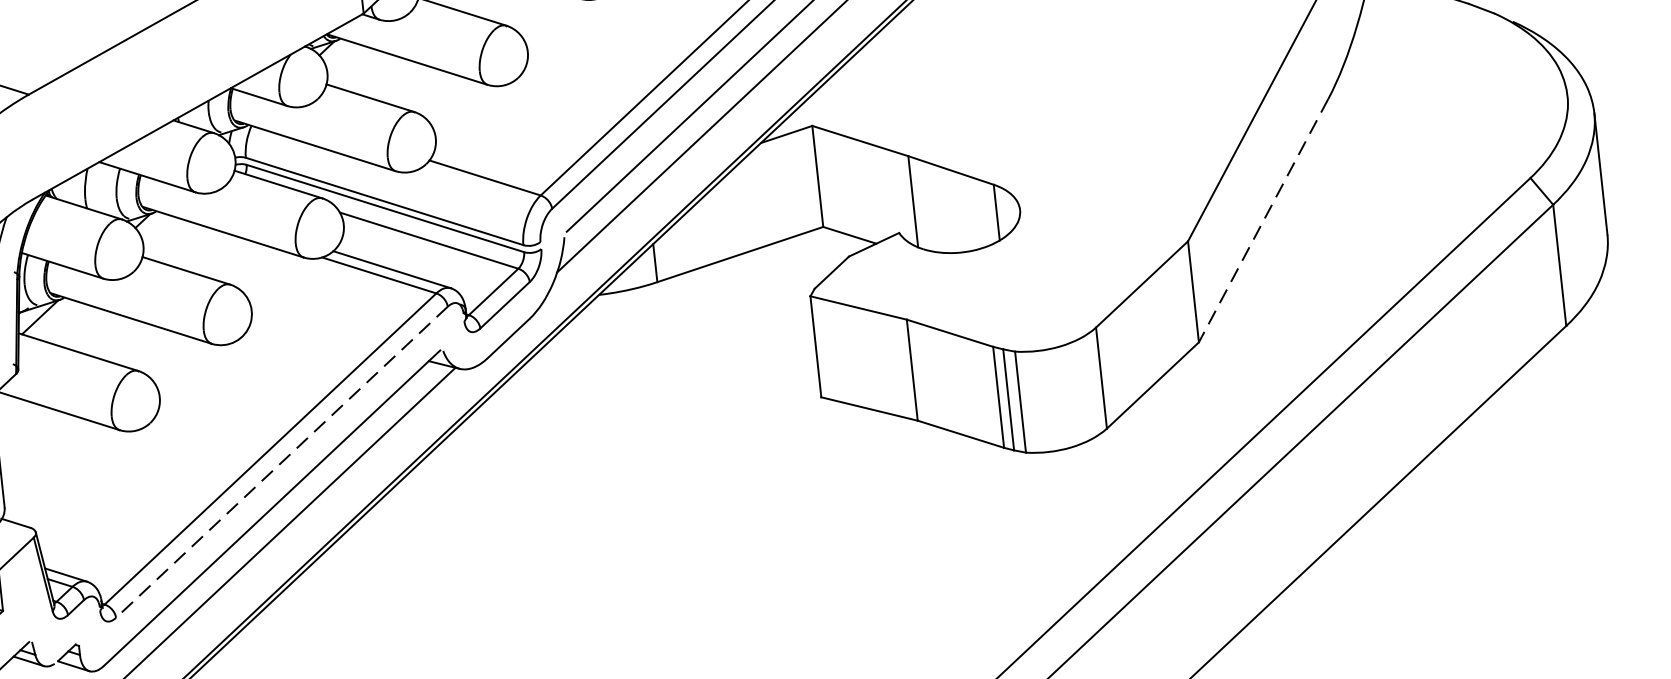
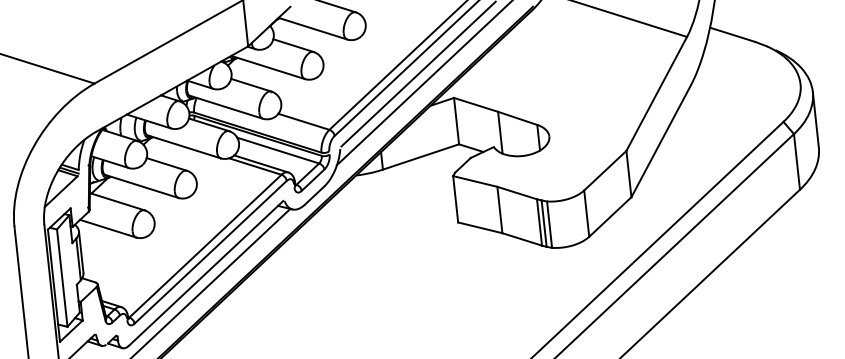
line: (1262, 220) -> (660, 141), dashed -> solid
line: (281, 462) -> (210, 252), dashed -> solid

